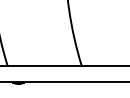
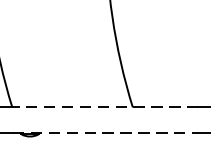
line: (64, 66) -> (104, 107), solid -> dashed
line: (65, 81) -> (106, 132), solid -> dashed

